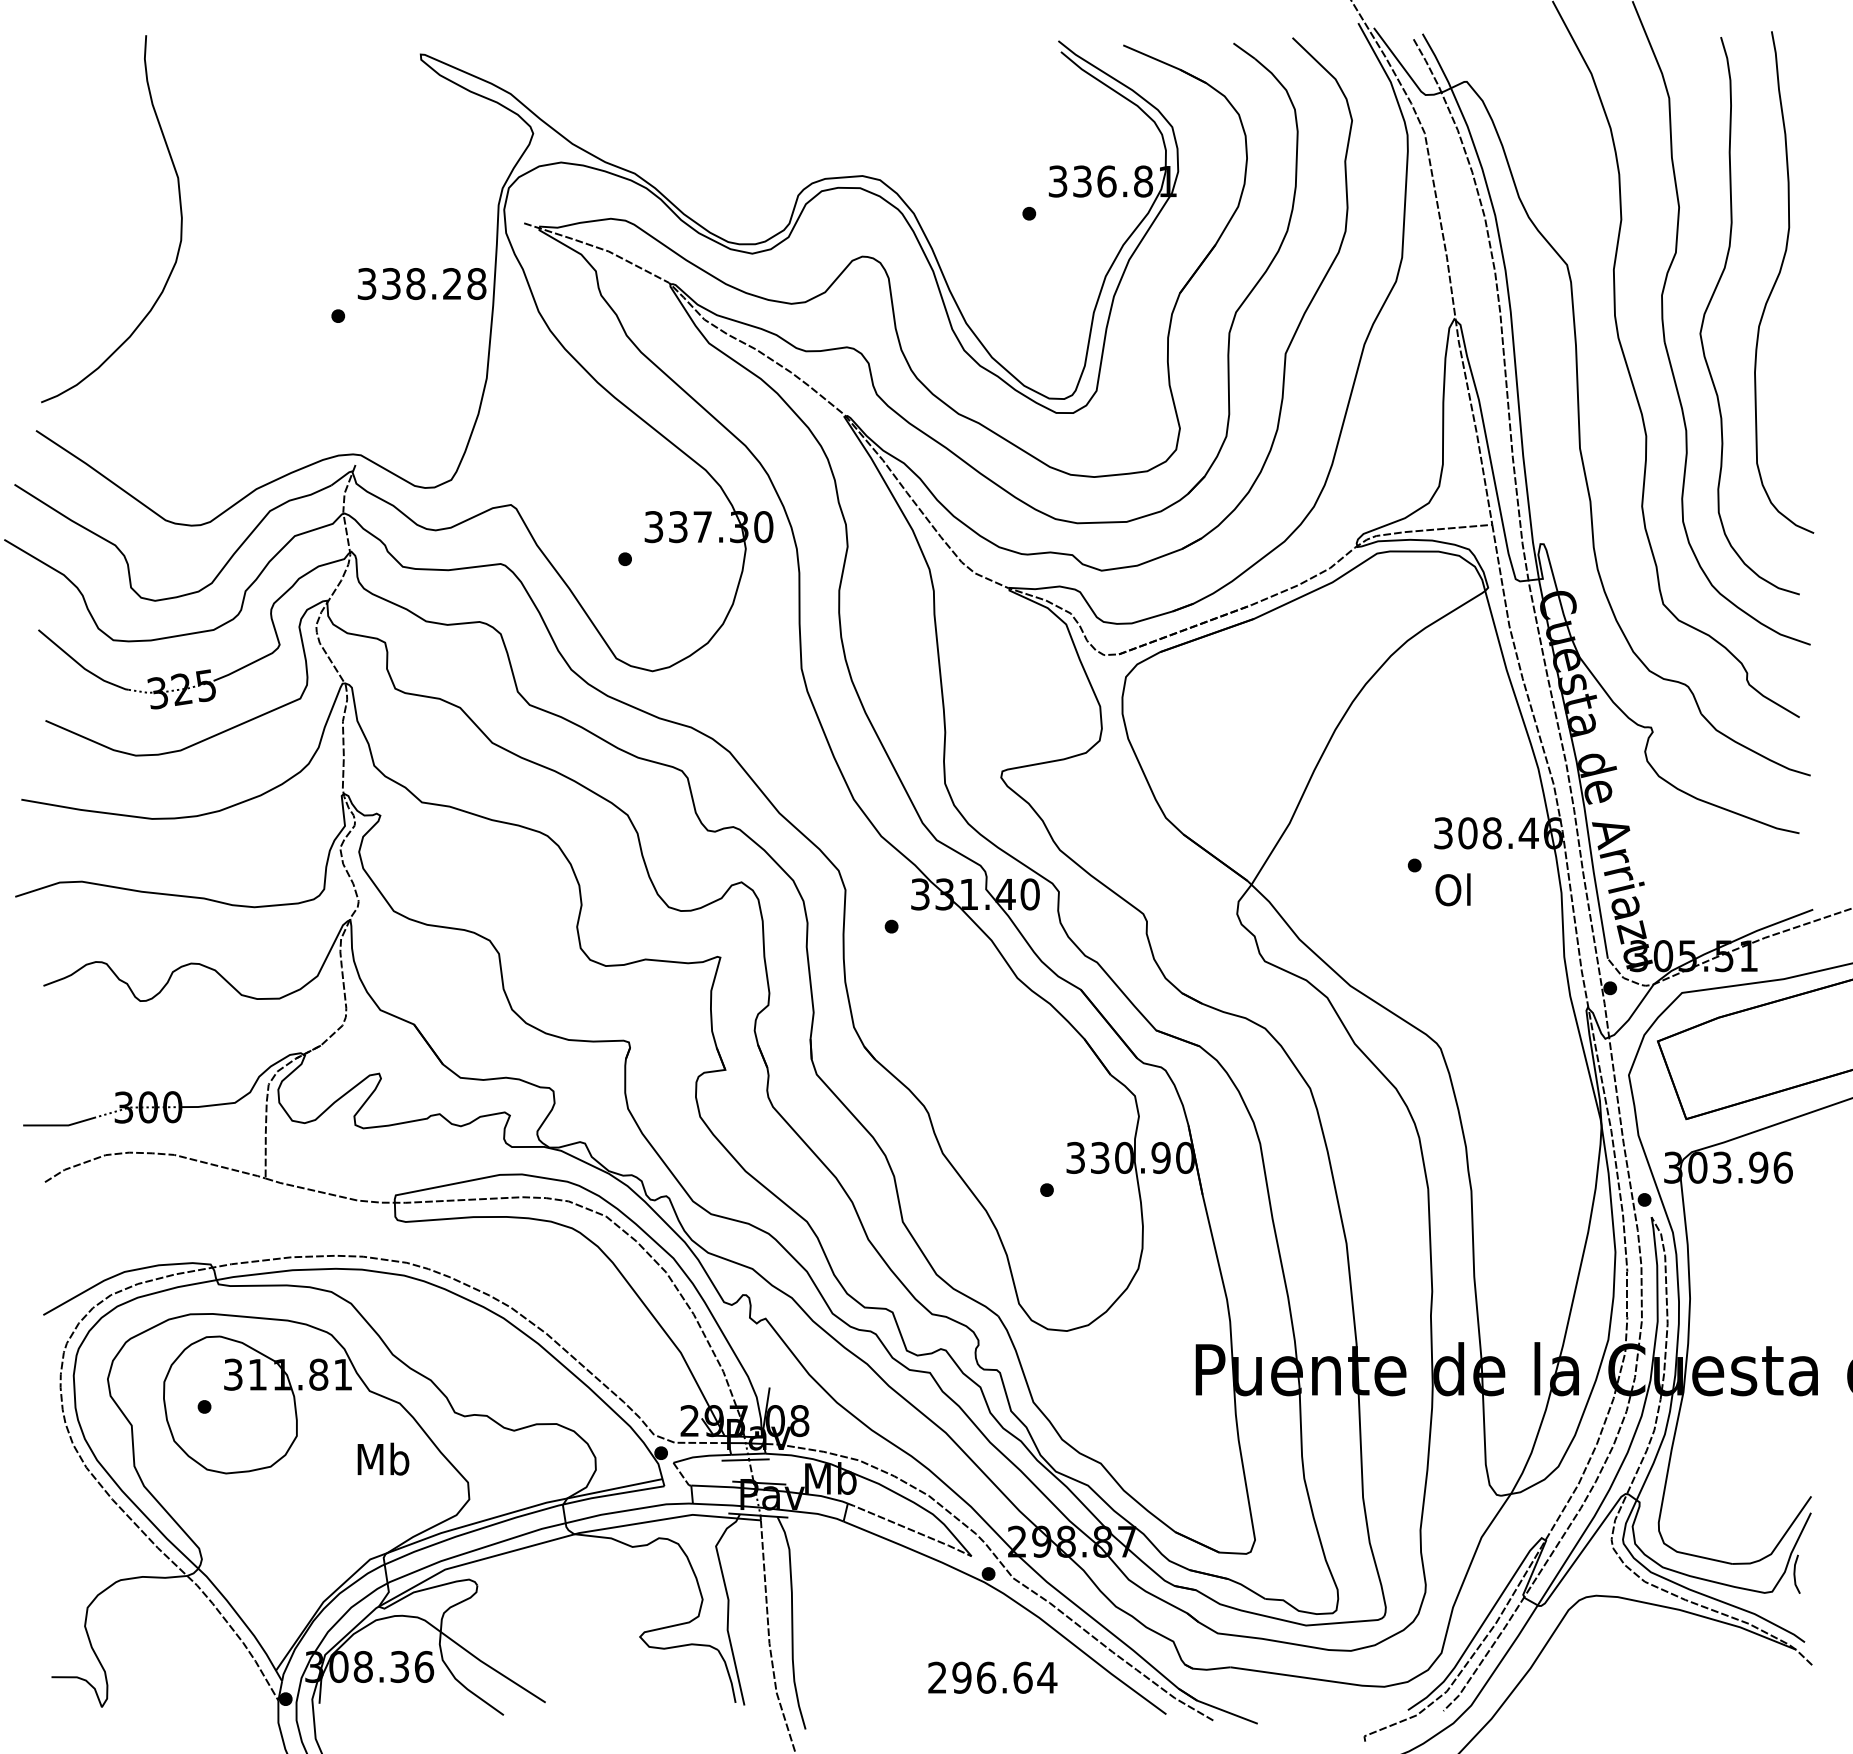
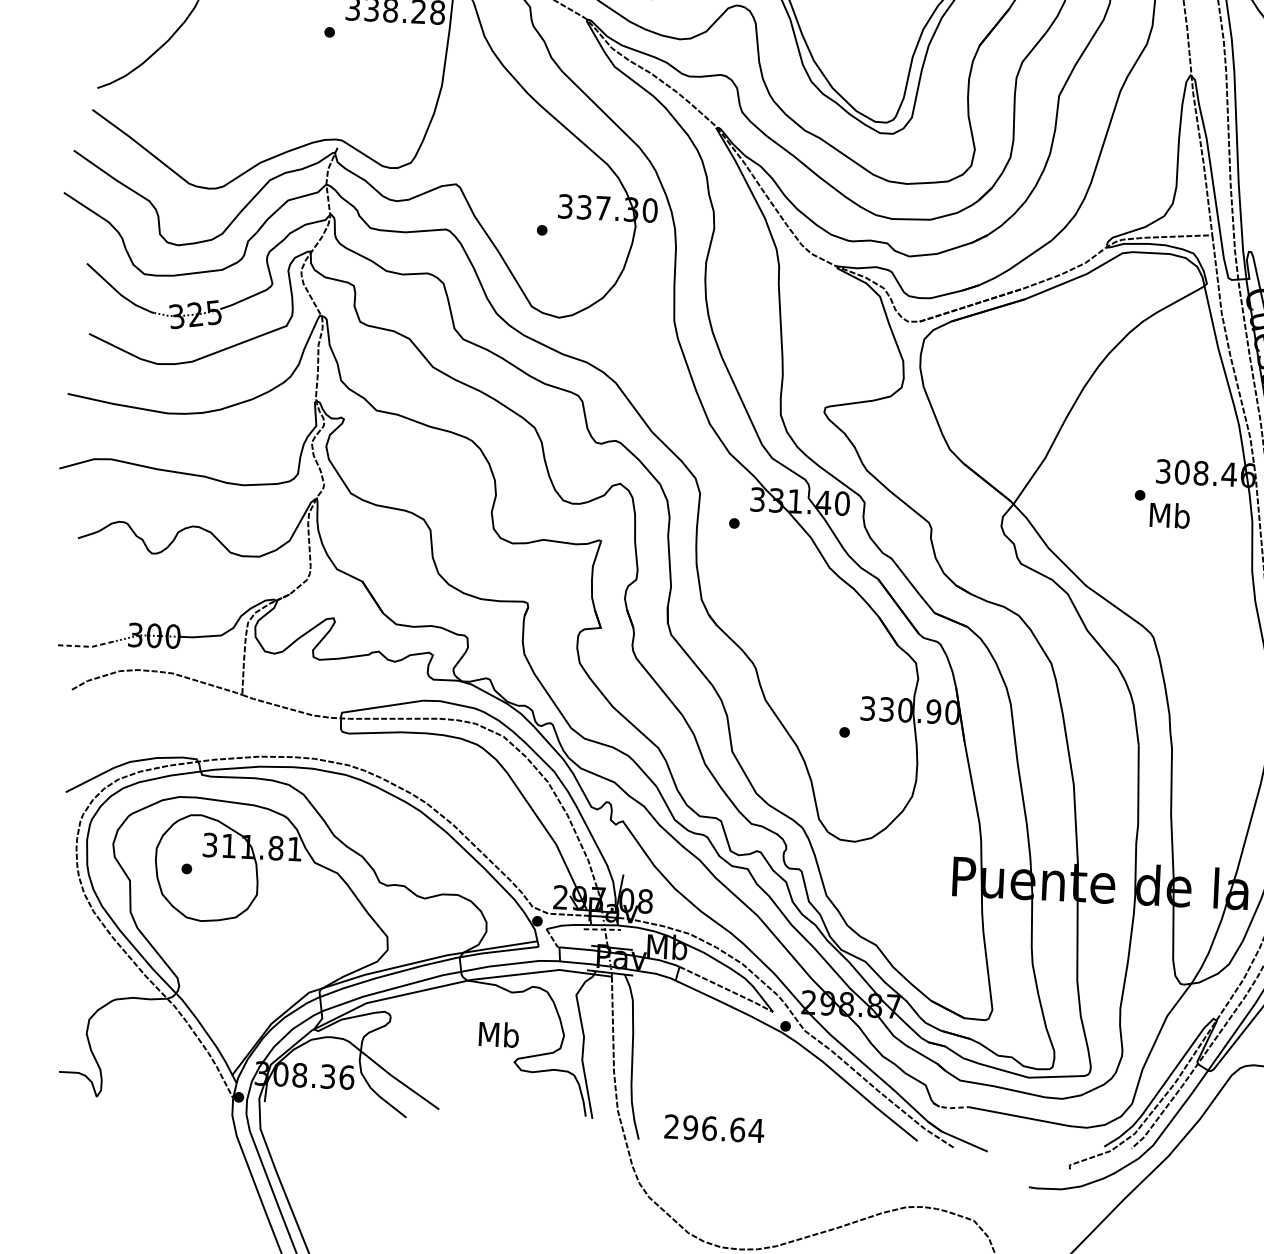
text: (1454, 889) -> (1169, 515), Ol -> Mb
line: (60, 1125) -> (85, 646), solid -> dashed
text: (383, 1458) -> (499, 1034), moved
line: (746, 1460) -> (602, 930), solid -> dashed
line: (1206, 1669) -> (950, 1107), solid -> dashed
text: (992, 1677) -> (714, 1128), moved

